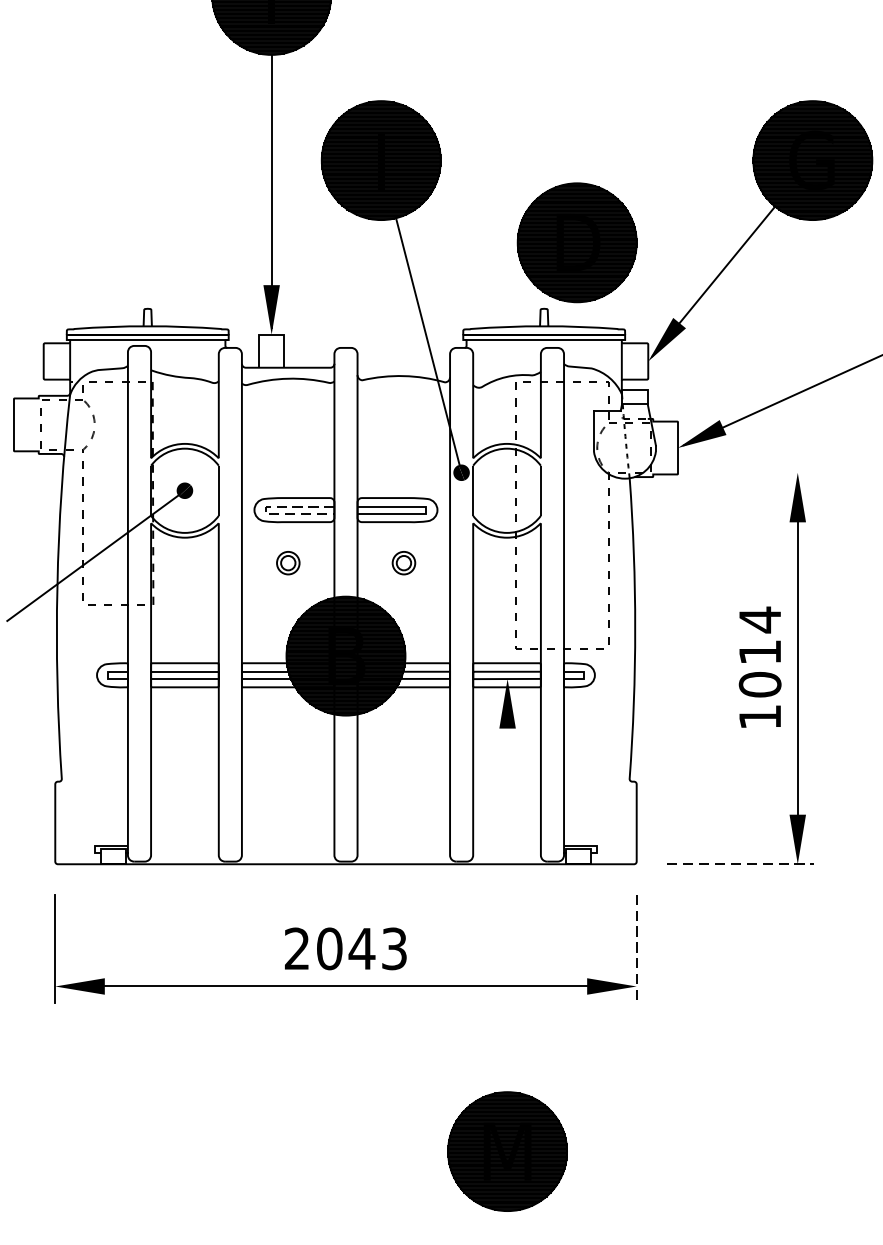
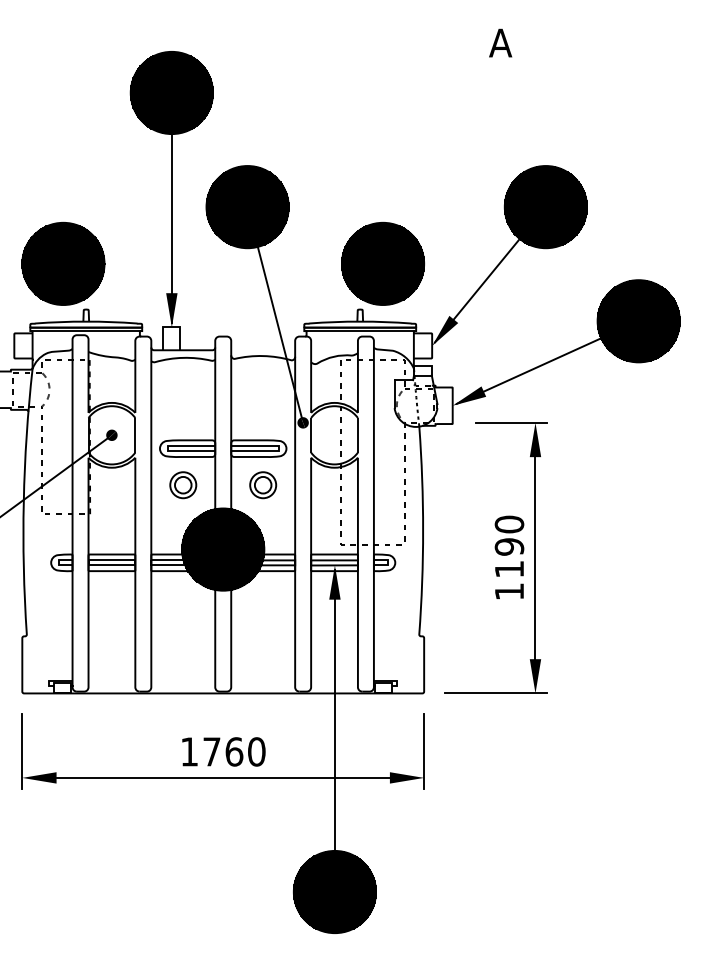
part: (114, 242) -> (63, 263), added
line: (761, 472) -> (510, 422), added
line: (265, 511) -> (167, 449), dashed -> solid
part: (288, 563) -> (183, 485), size x1.67
part: (404, 563) -> (263, 485), size x1.67
text: (760, 651) -> (509, 546), 1014 -> 1190
line: (741, 864) -> (496, 693), dashed -> solid
line: (506, 887) -> (334, 709), added
text: (346, 948) -> (223, 751), 2043 -> 1760
line: (637, 949) -> (424, 752), dashed -> solid

